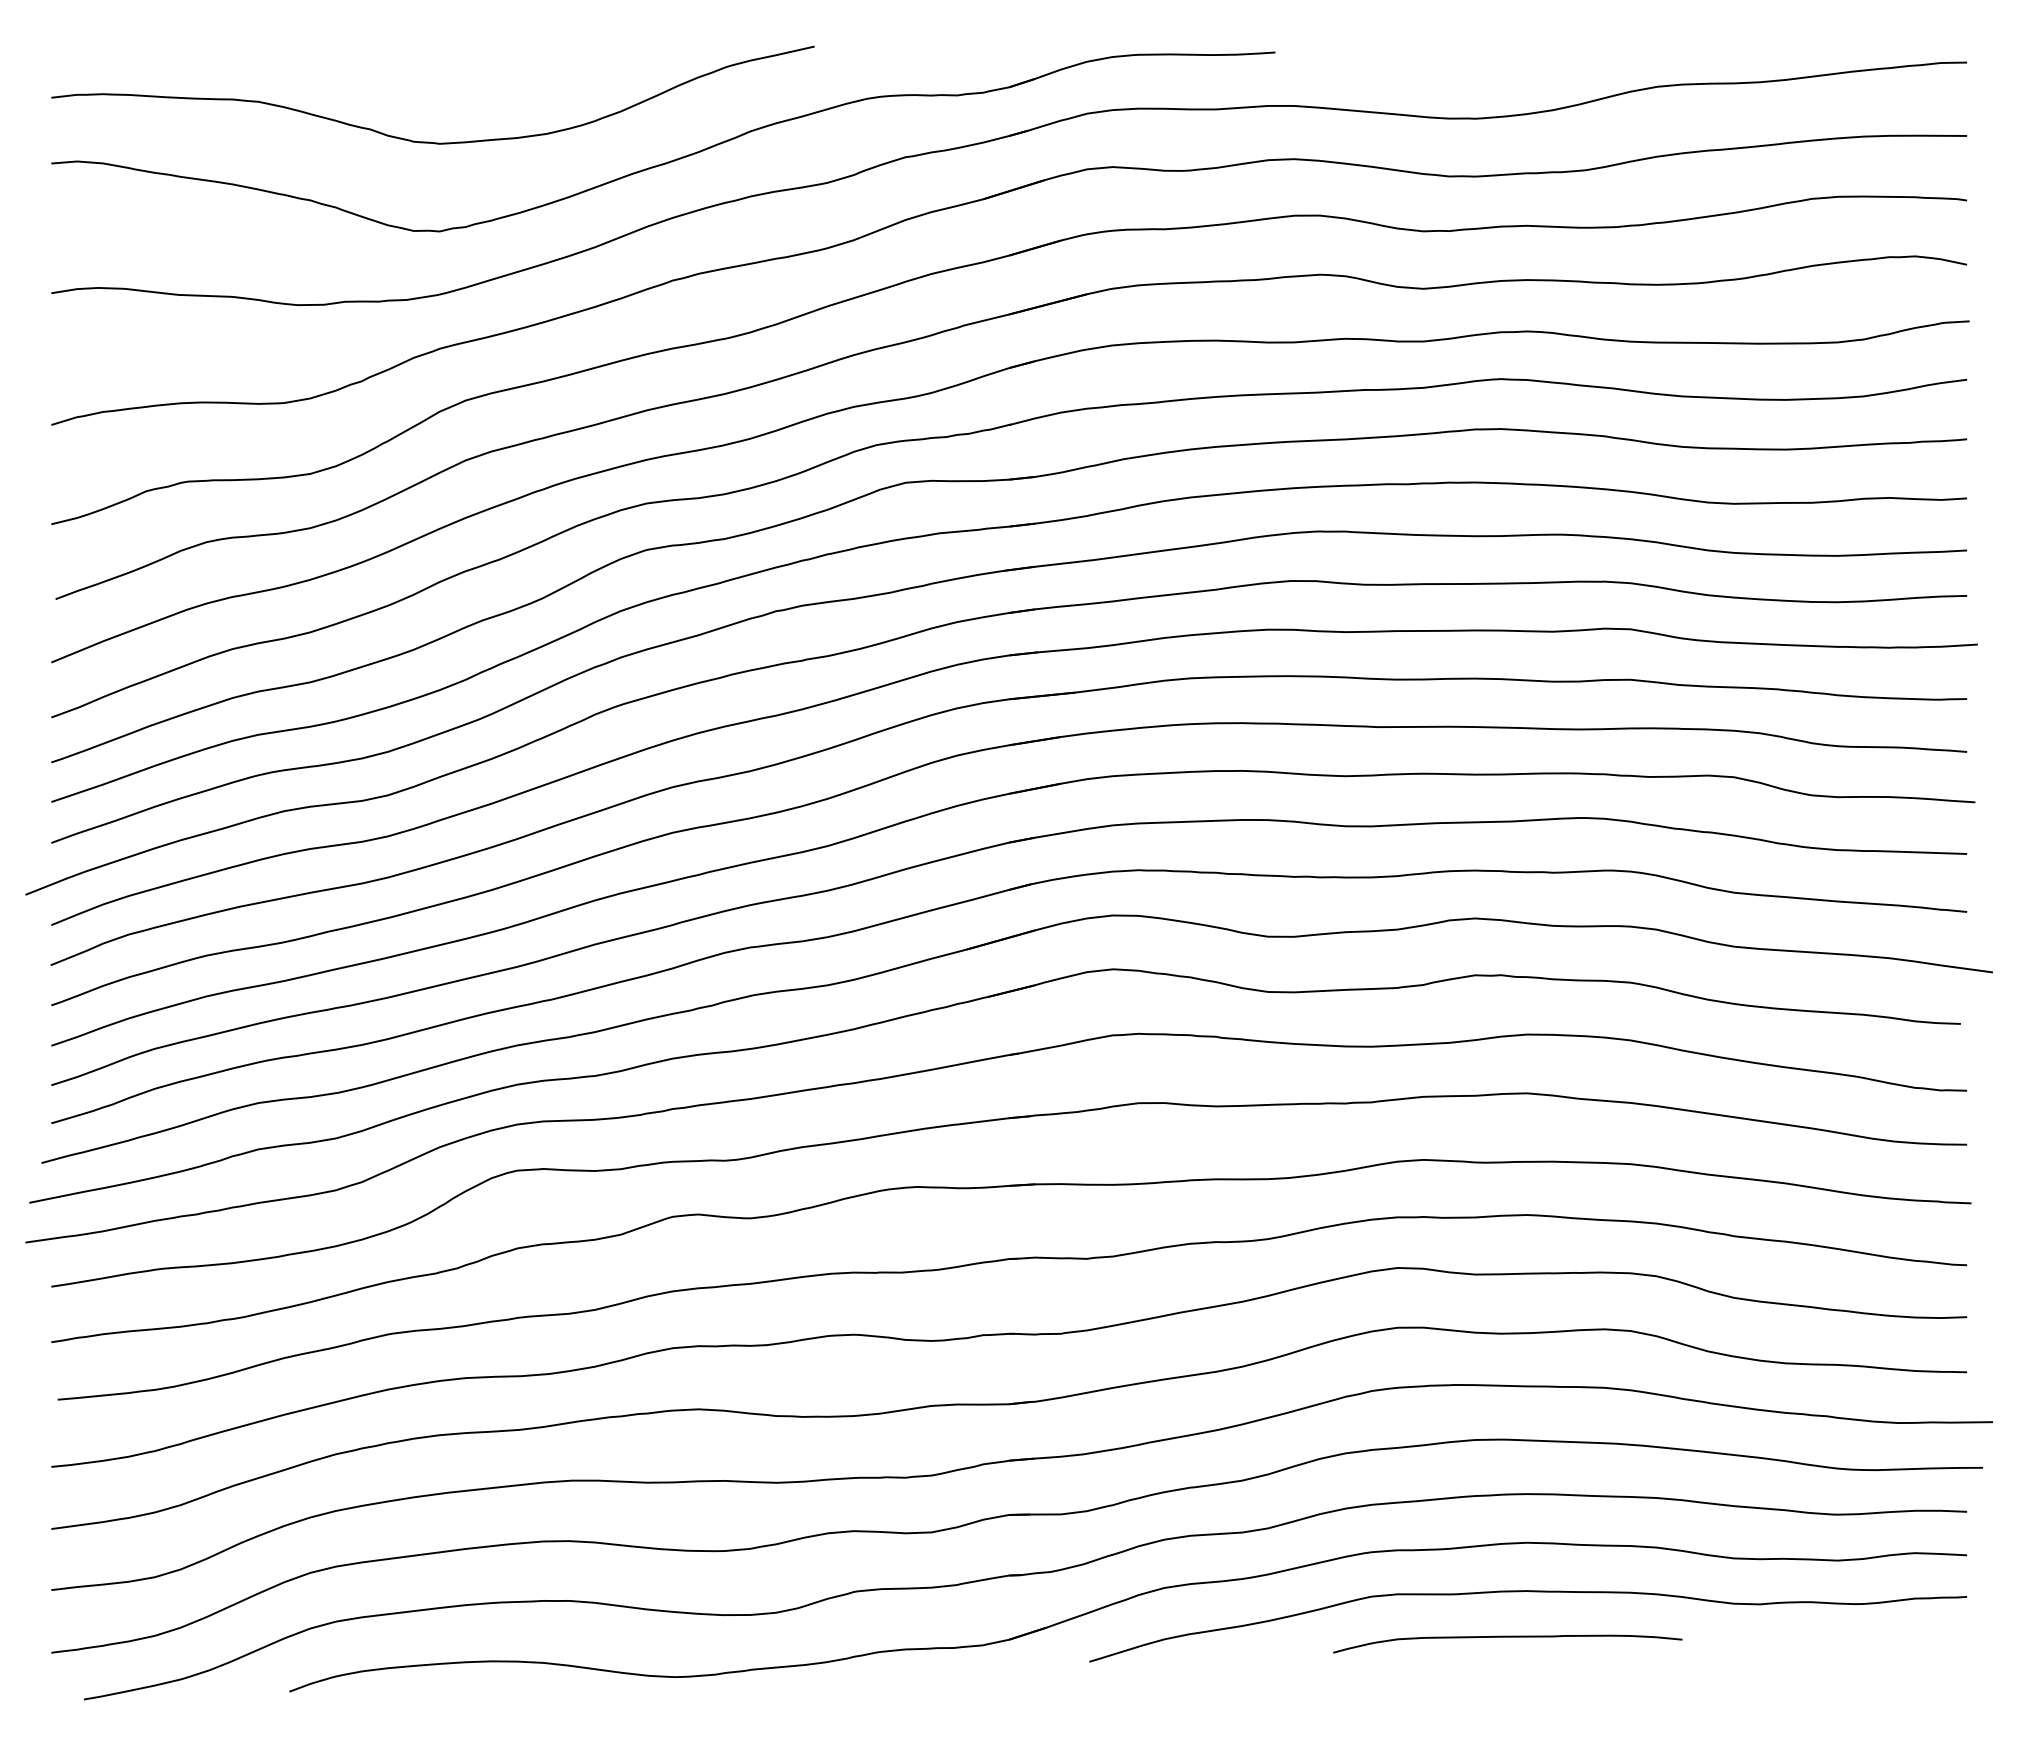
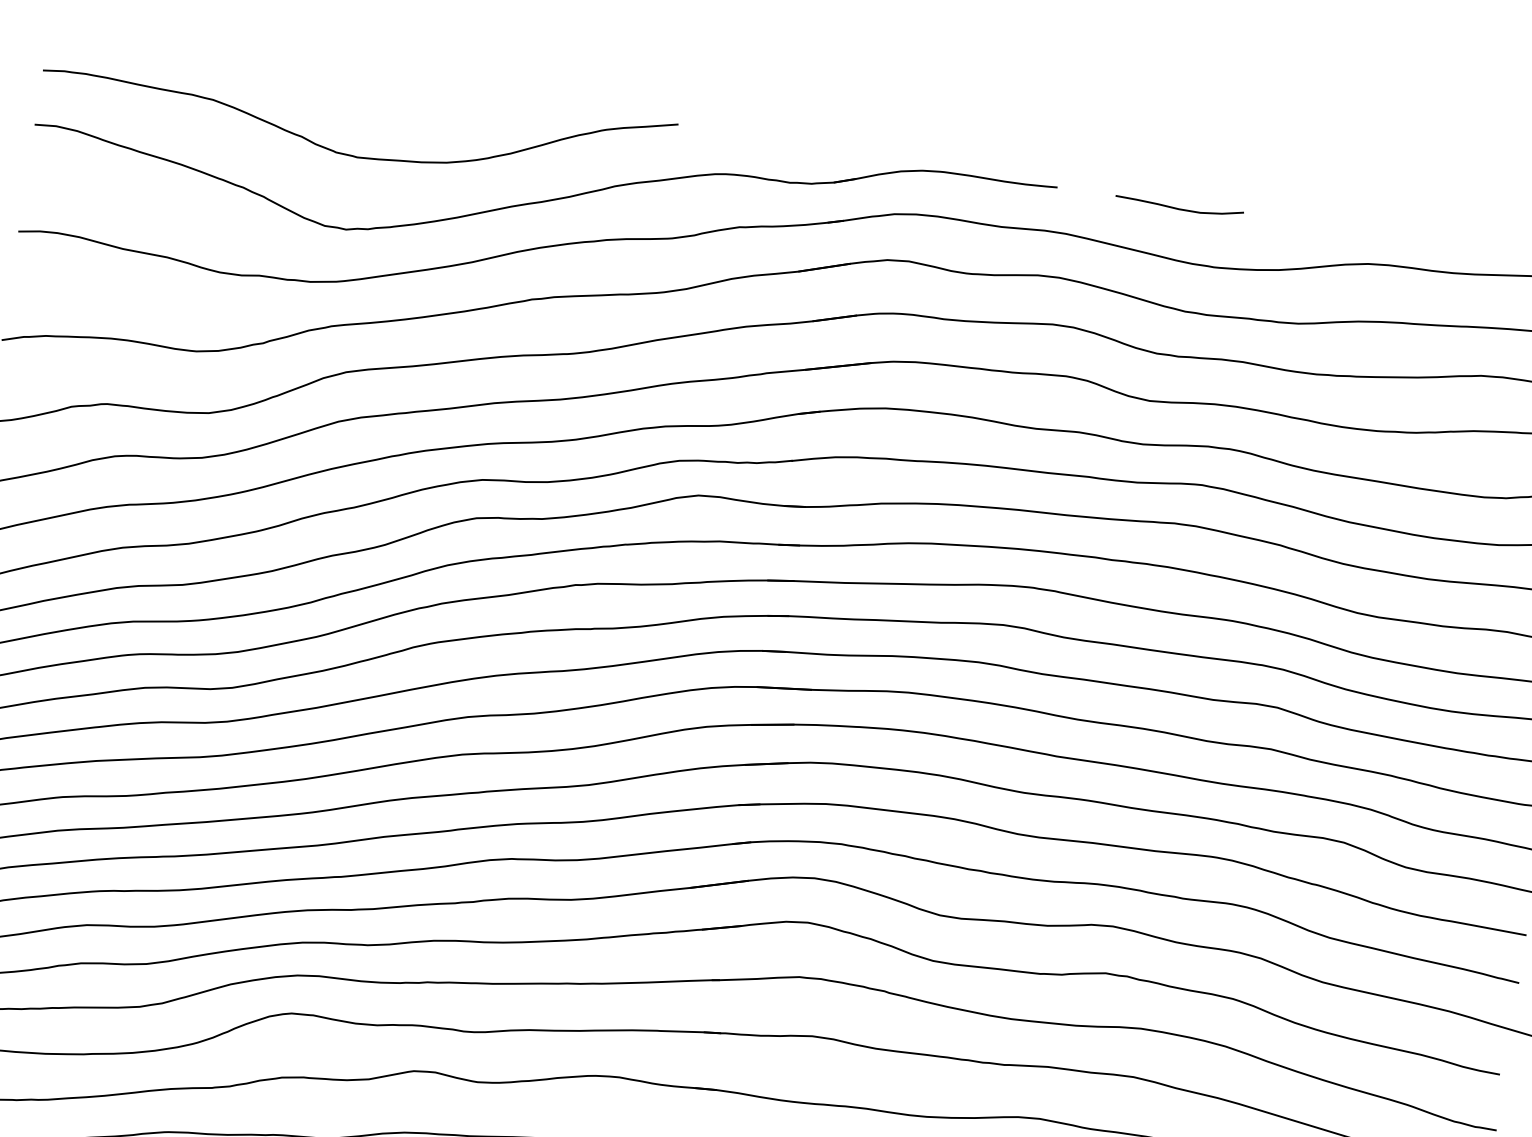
curve: (1423, 55) -> (1179, 208), added

